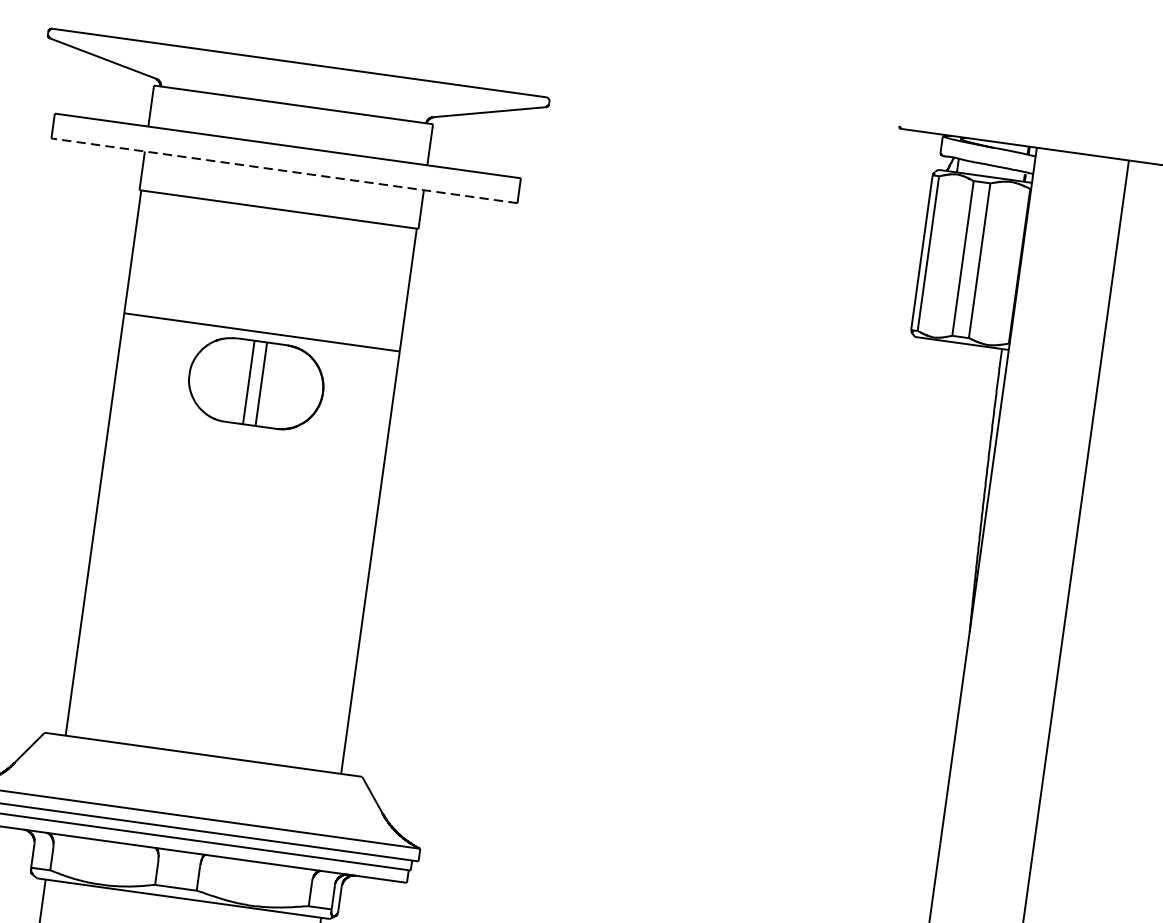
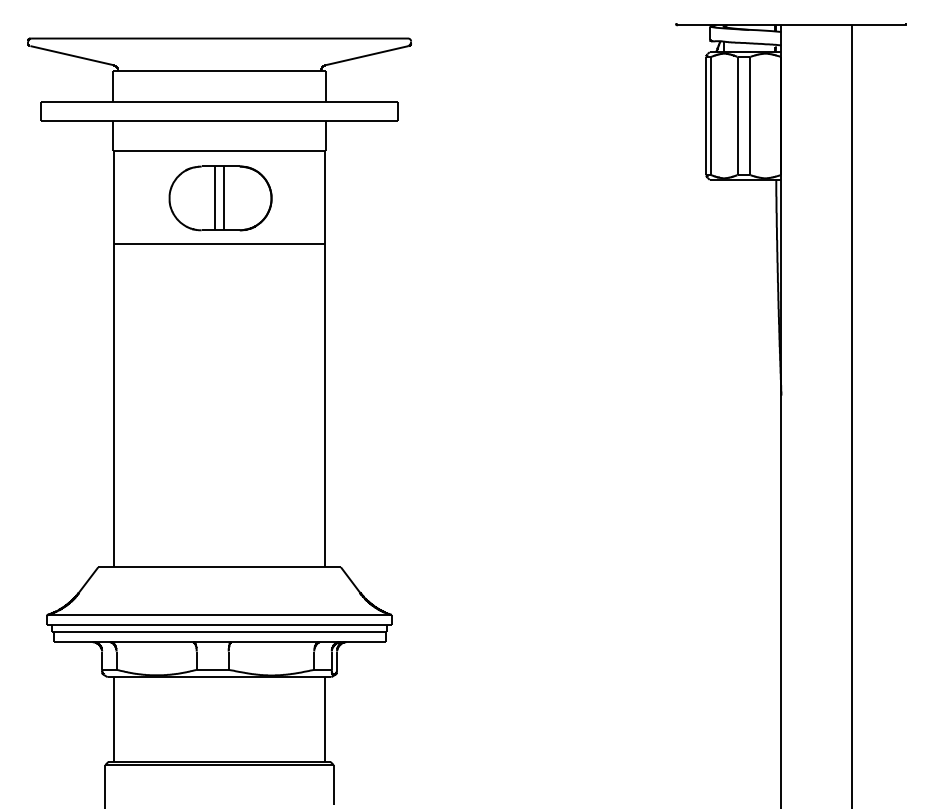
line: (284, 170) -> (219, 120), dashed -> solid
part: (256, 383) -> (220, 198), moved

